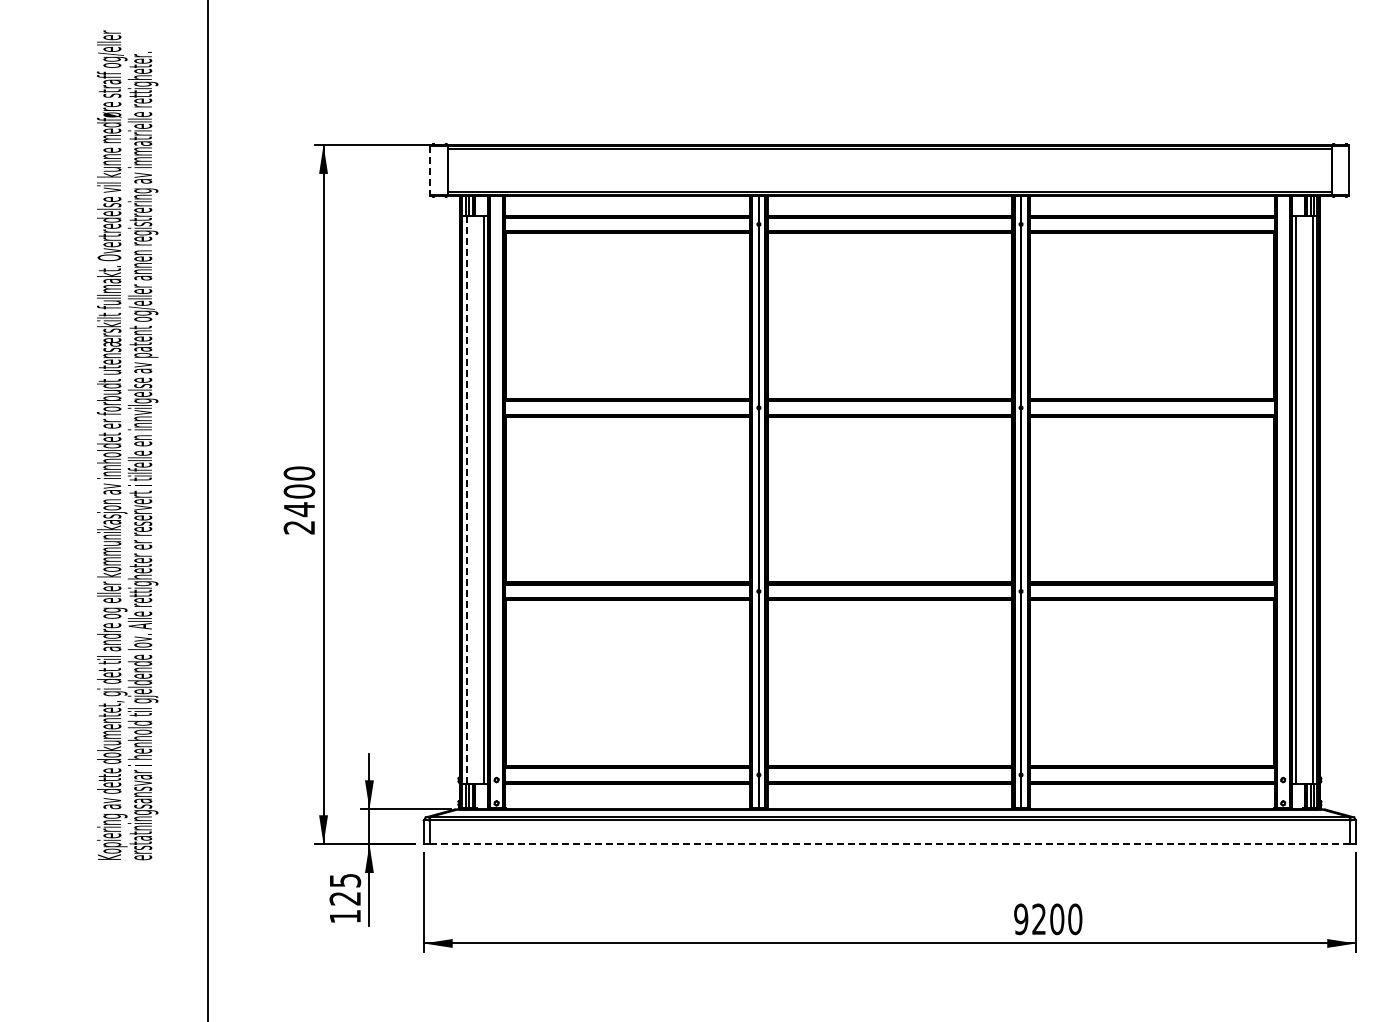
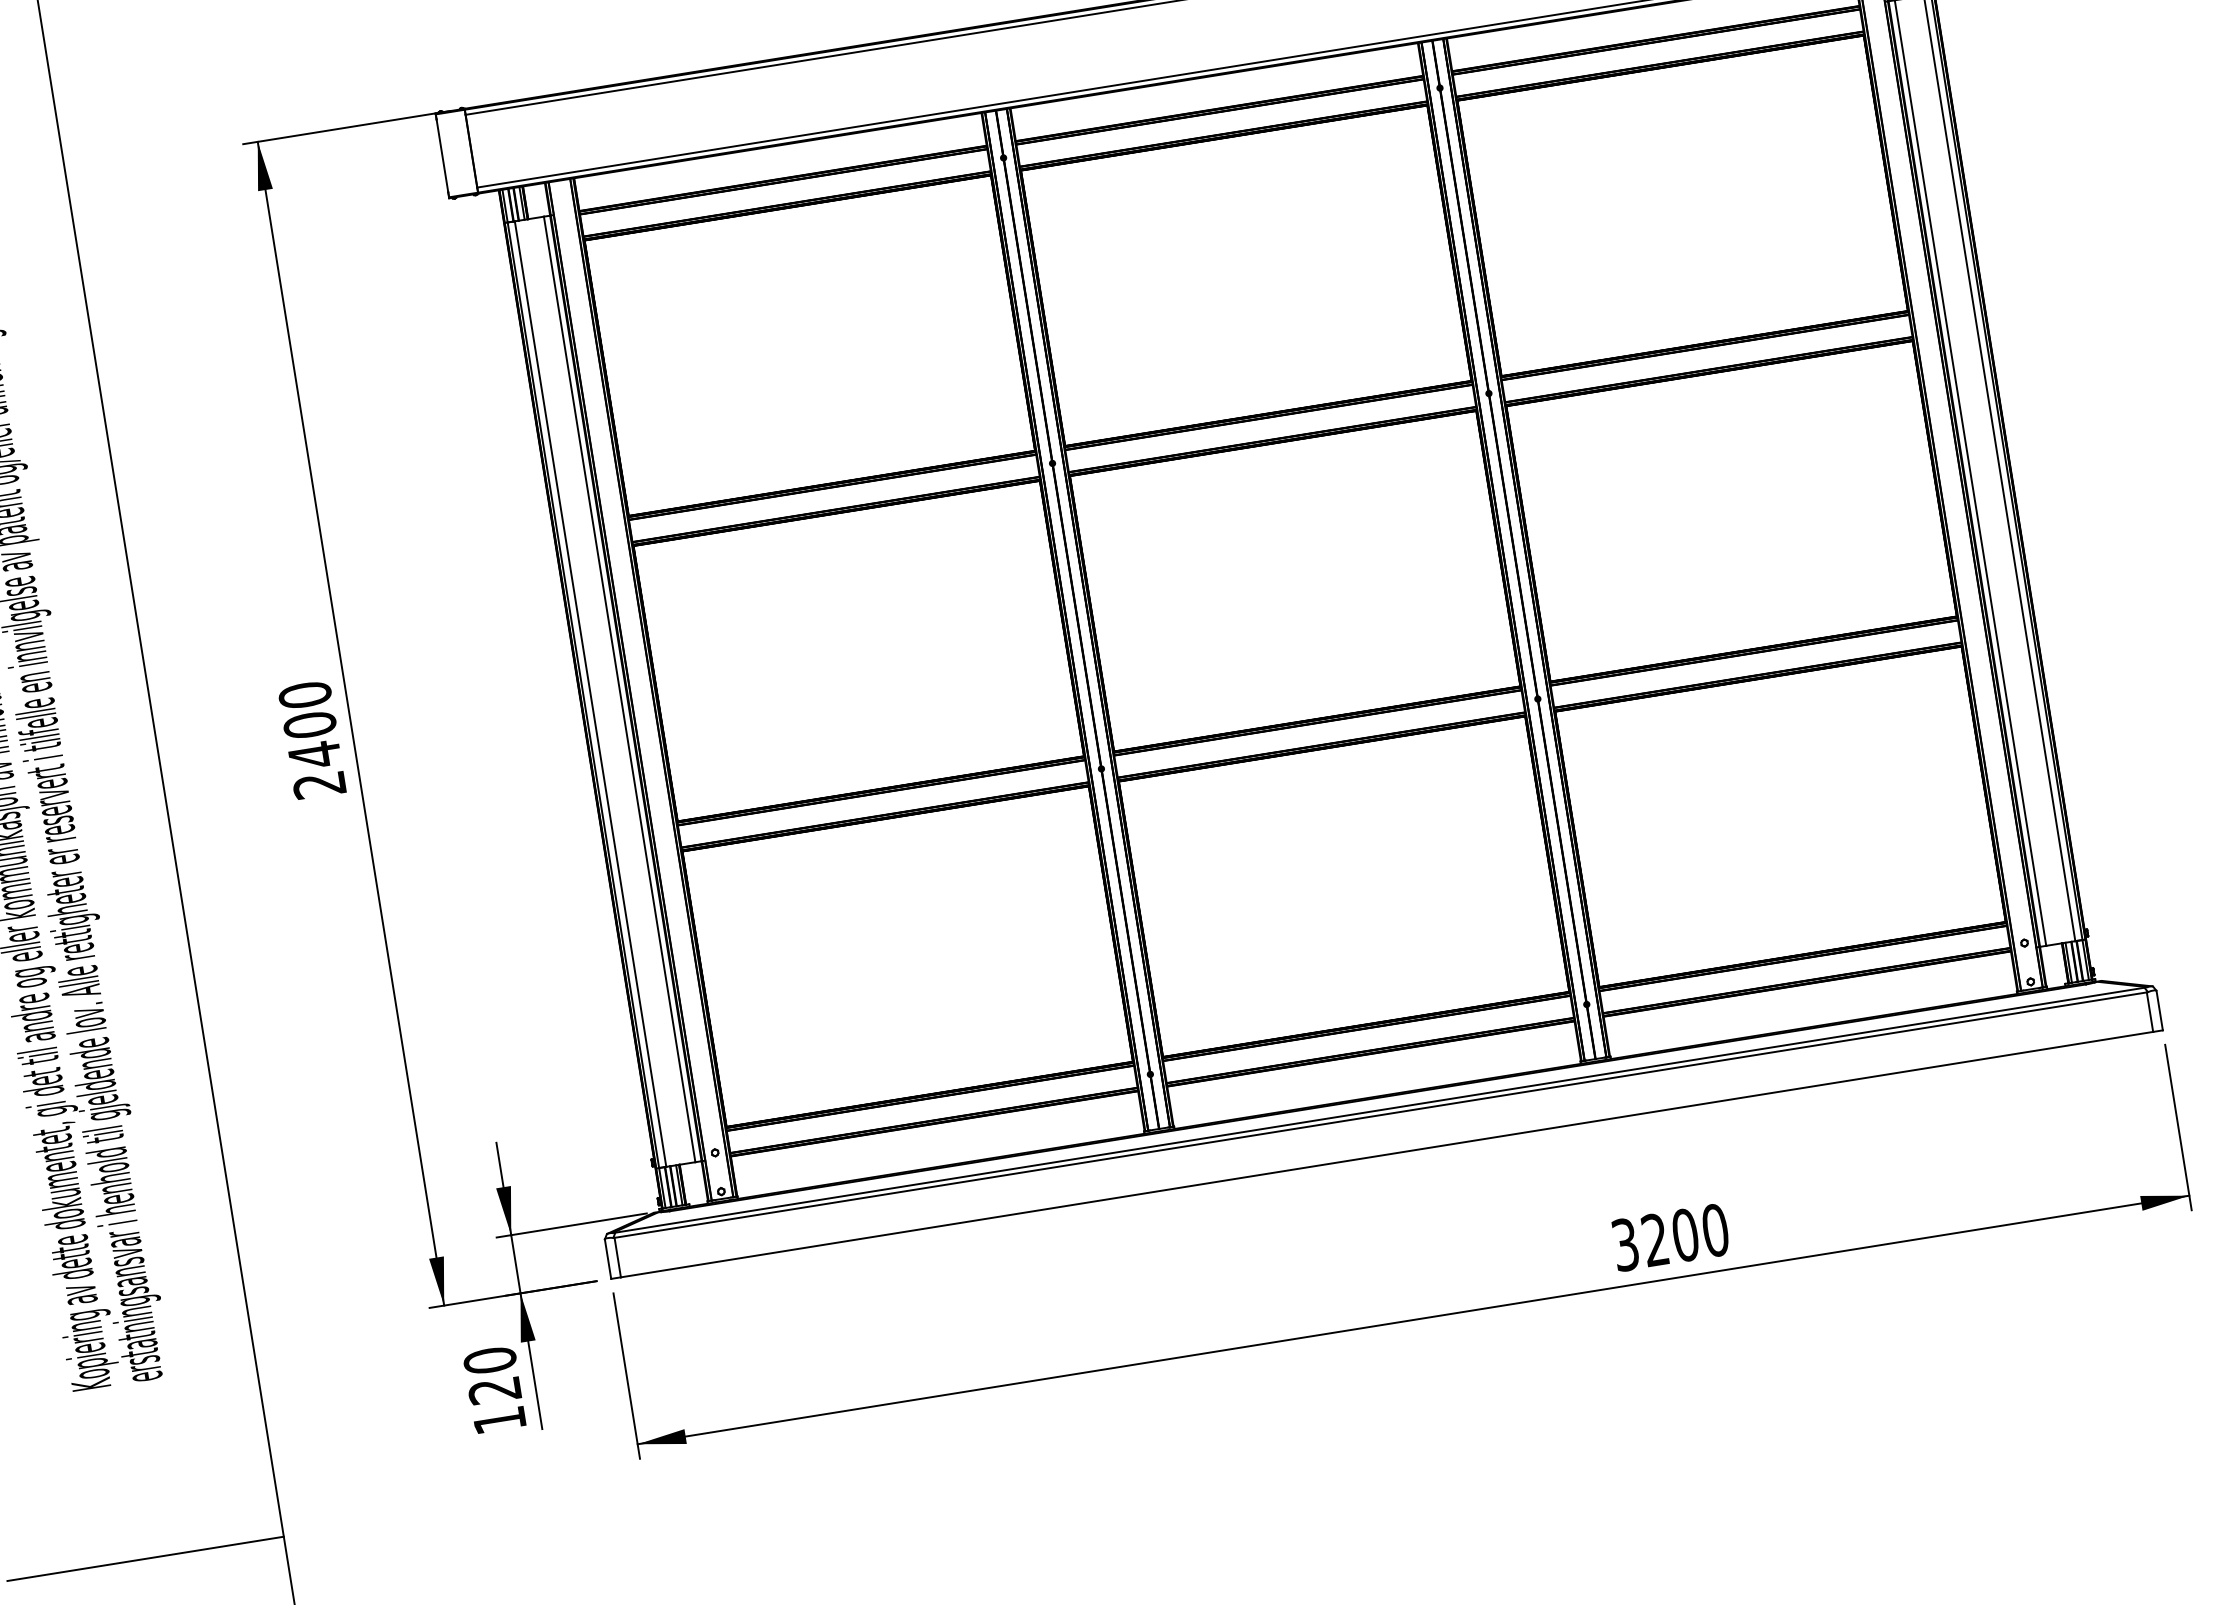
line: (430, 170) -> (442, 155), dashed -> solid
line: (466, 499) -> (590, 693), dashed -> solid
line: (890, 844) -> (1387, 1155), dashed -> solid
text: (345, 880) -> (490, 1360), 125 -> 120
text: (1021, 918) -> (1625, 1243), 9200 -> 3200
line: (124, 964) -> (144, 1559), added

